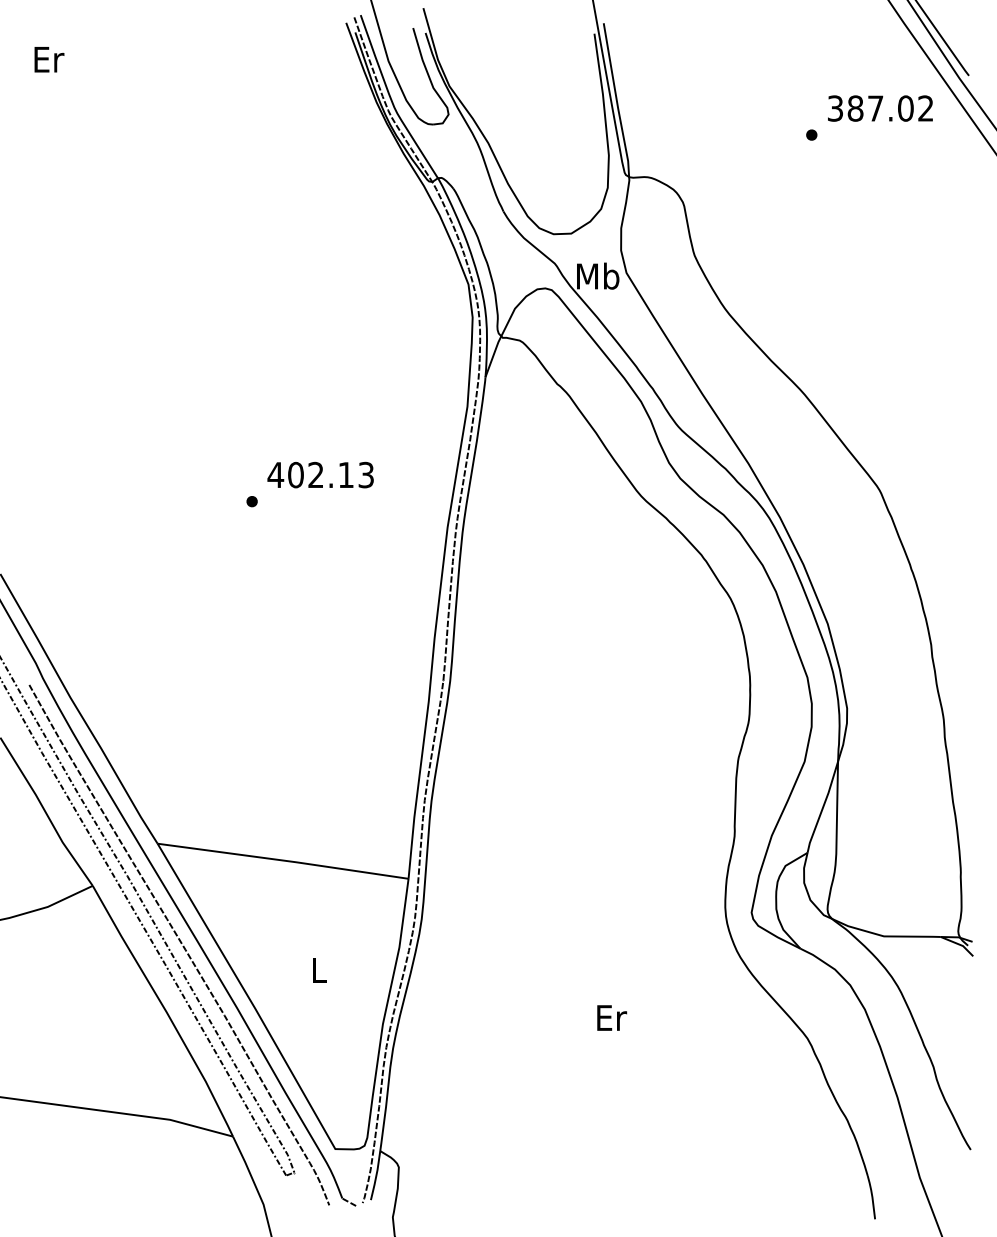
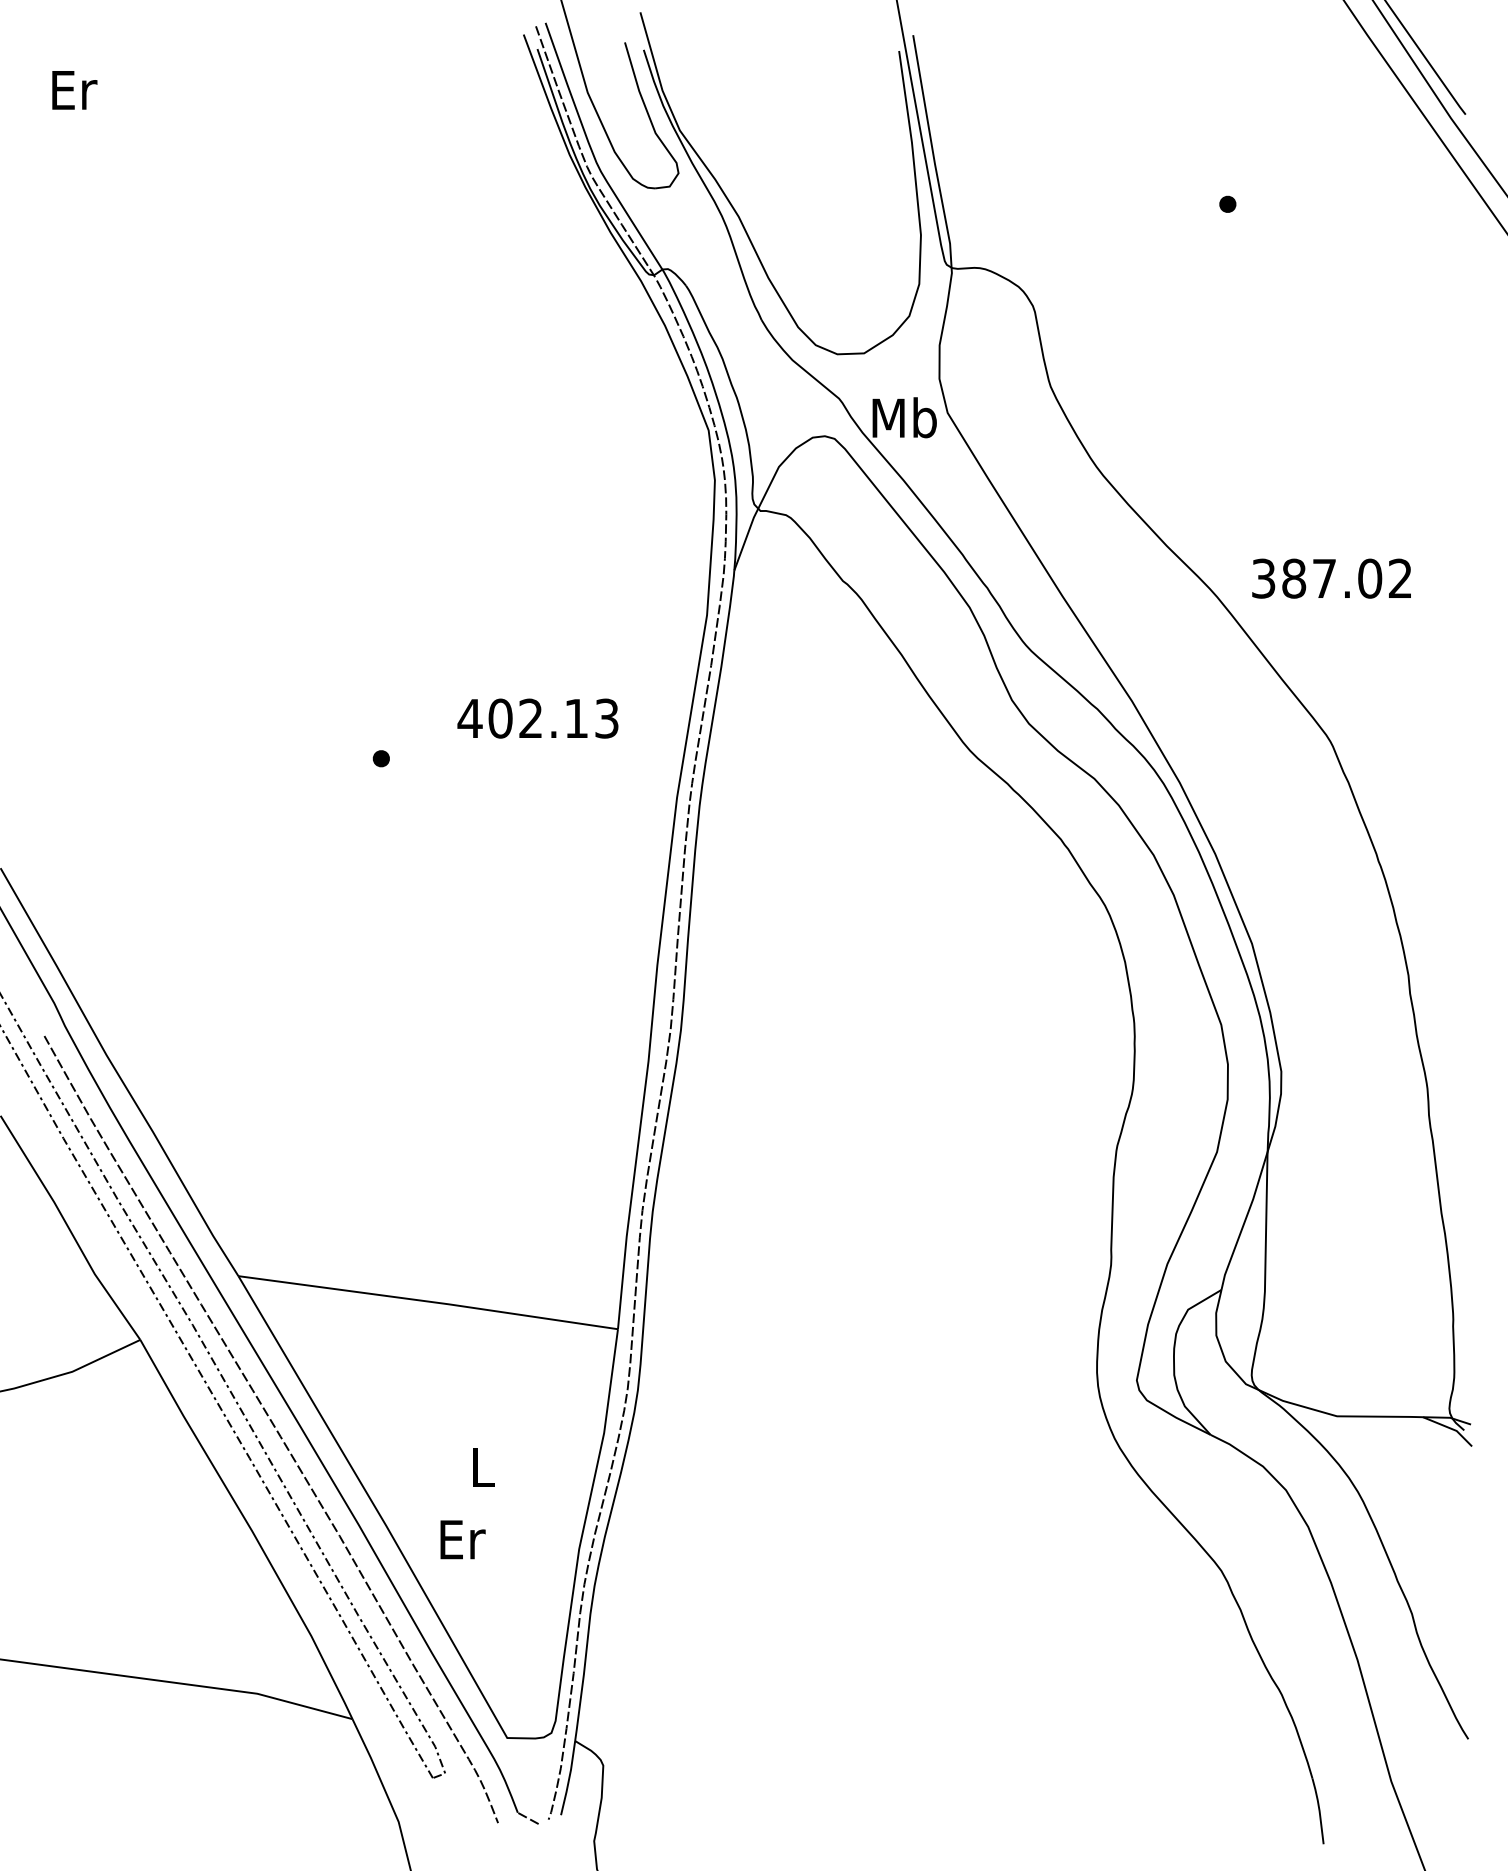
text: (880, 108) -> (1331, 578), moved
text: (320, 474) -> (537, 717), moved
text: (612, 1017) -> (463, 1538), moved

